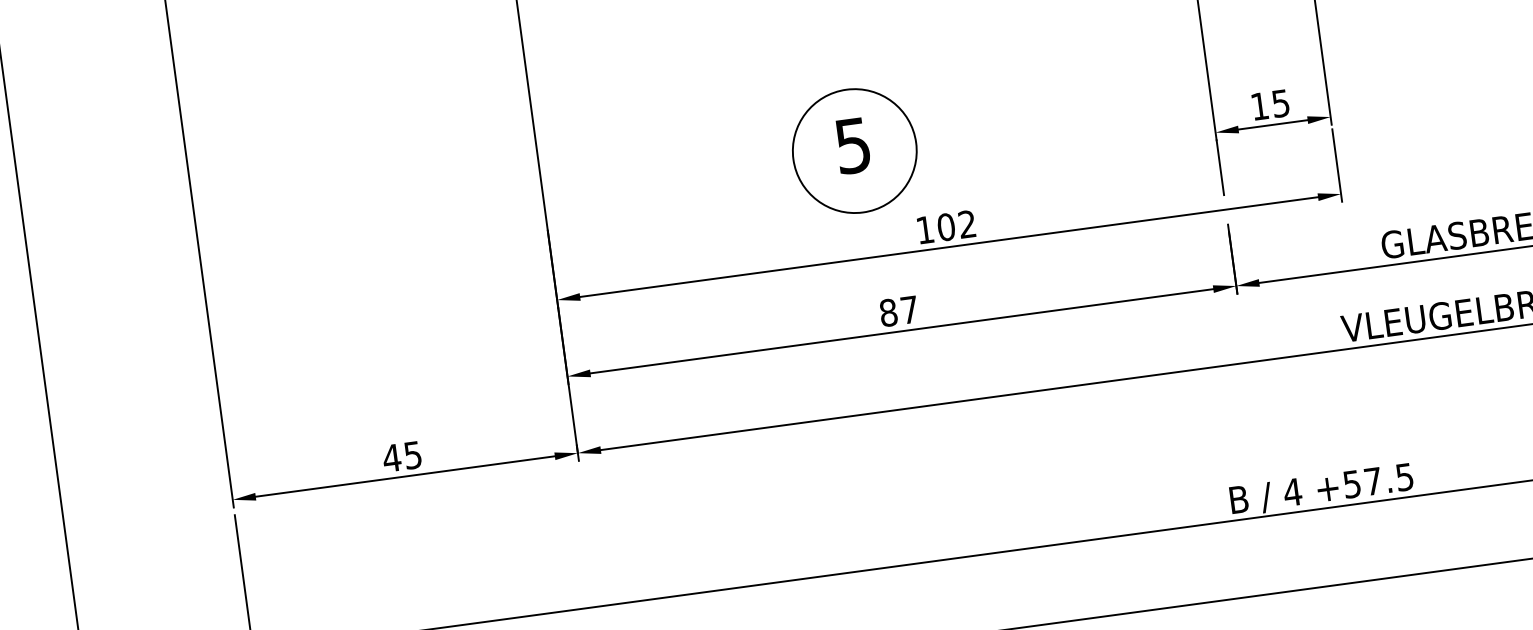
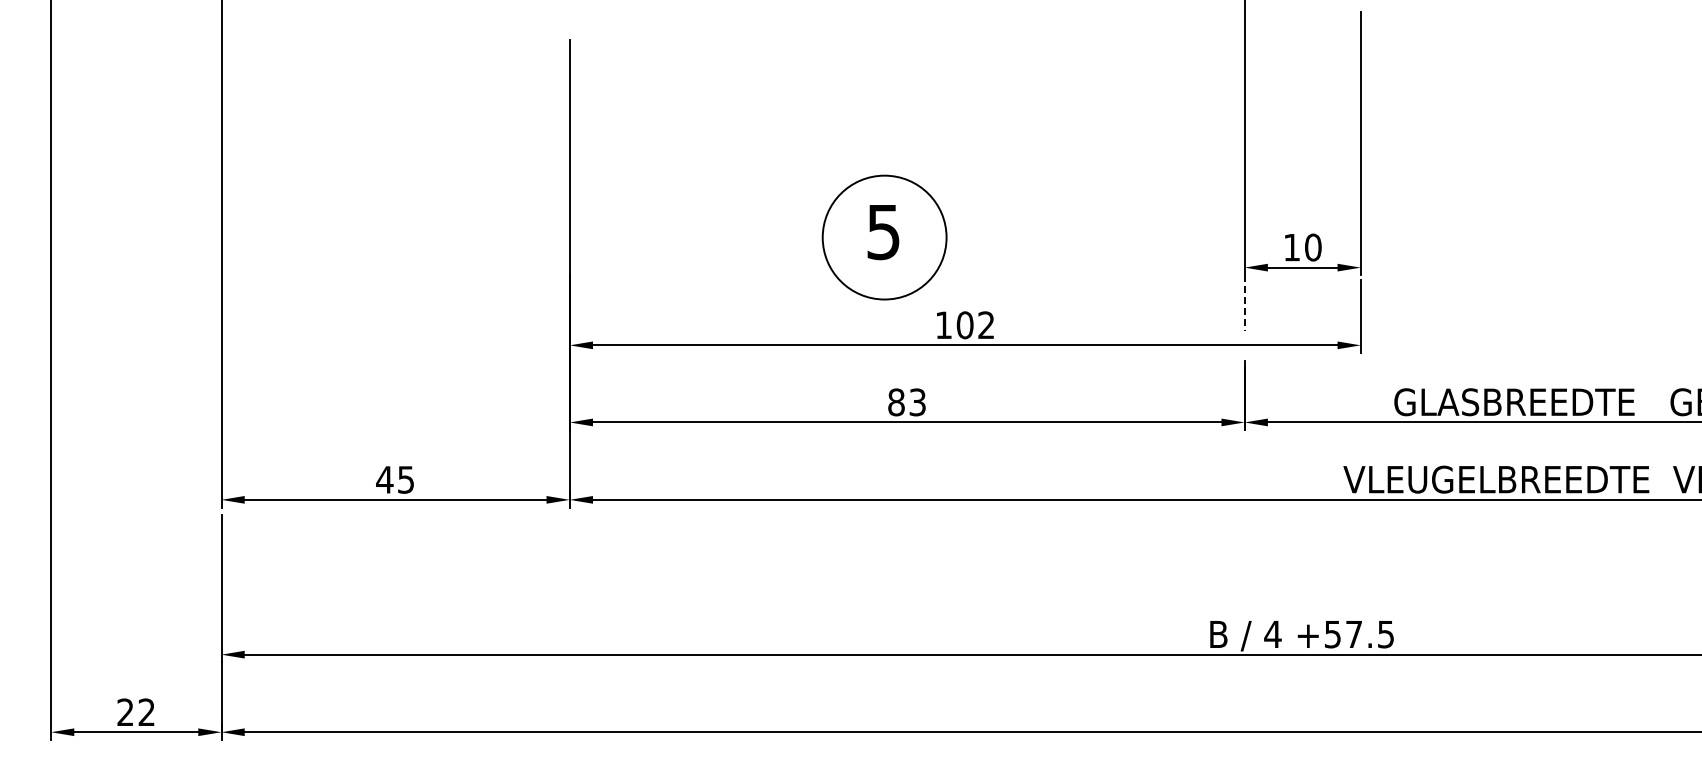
text: (1281, 103) -> (1313, 247), 15 -> 10
line: (1220, 168) -> (1244, 303), solid -> dashed
text: (909, 310) -> (917, 402), 87 -> 83

